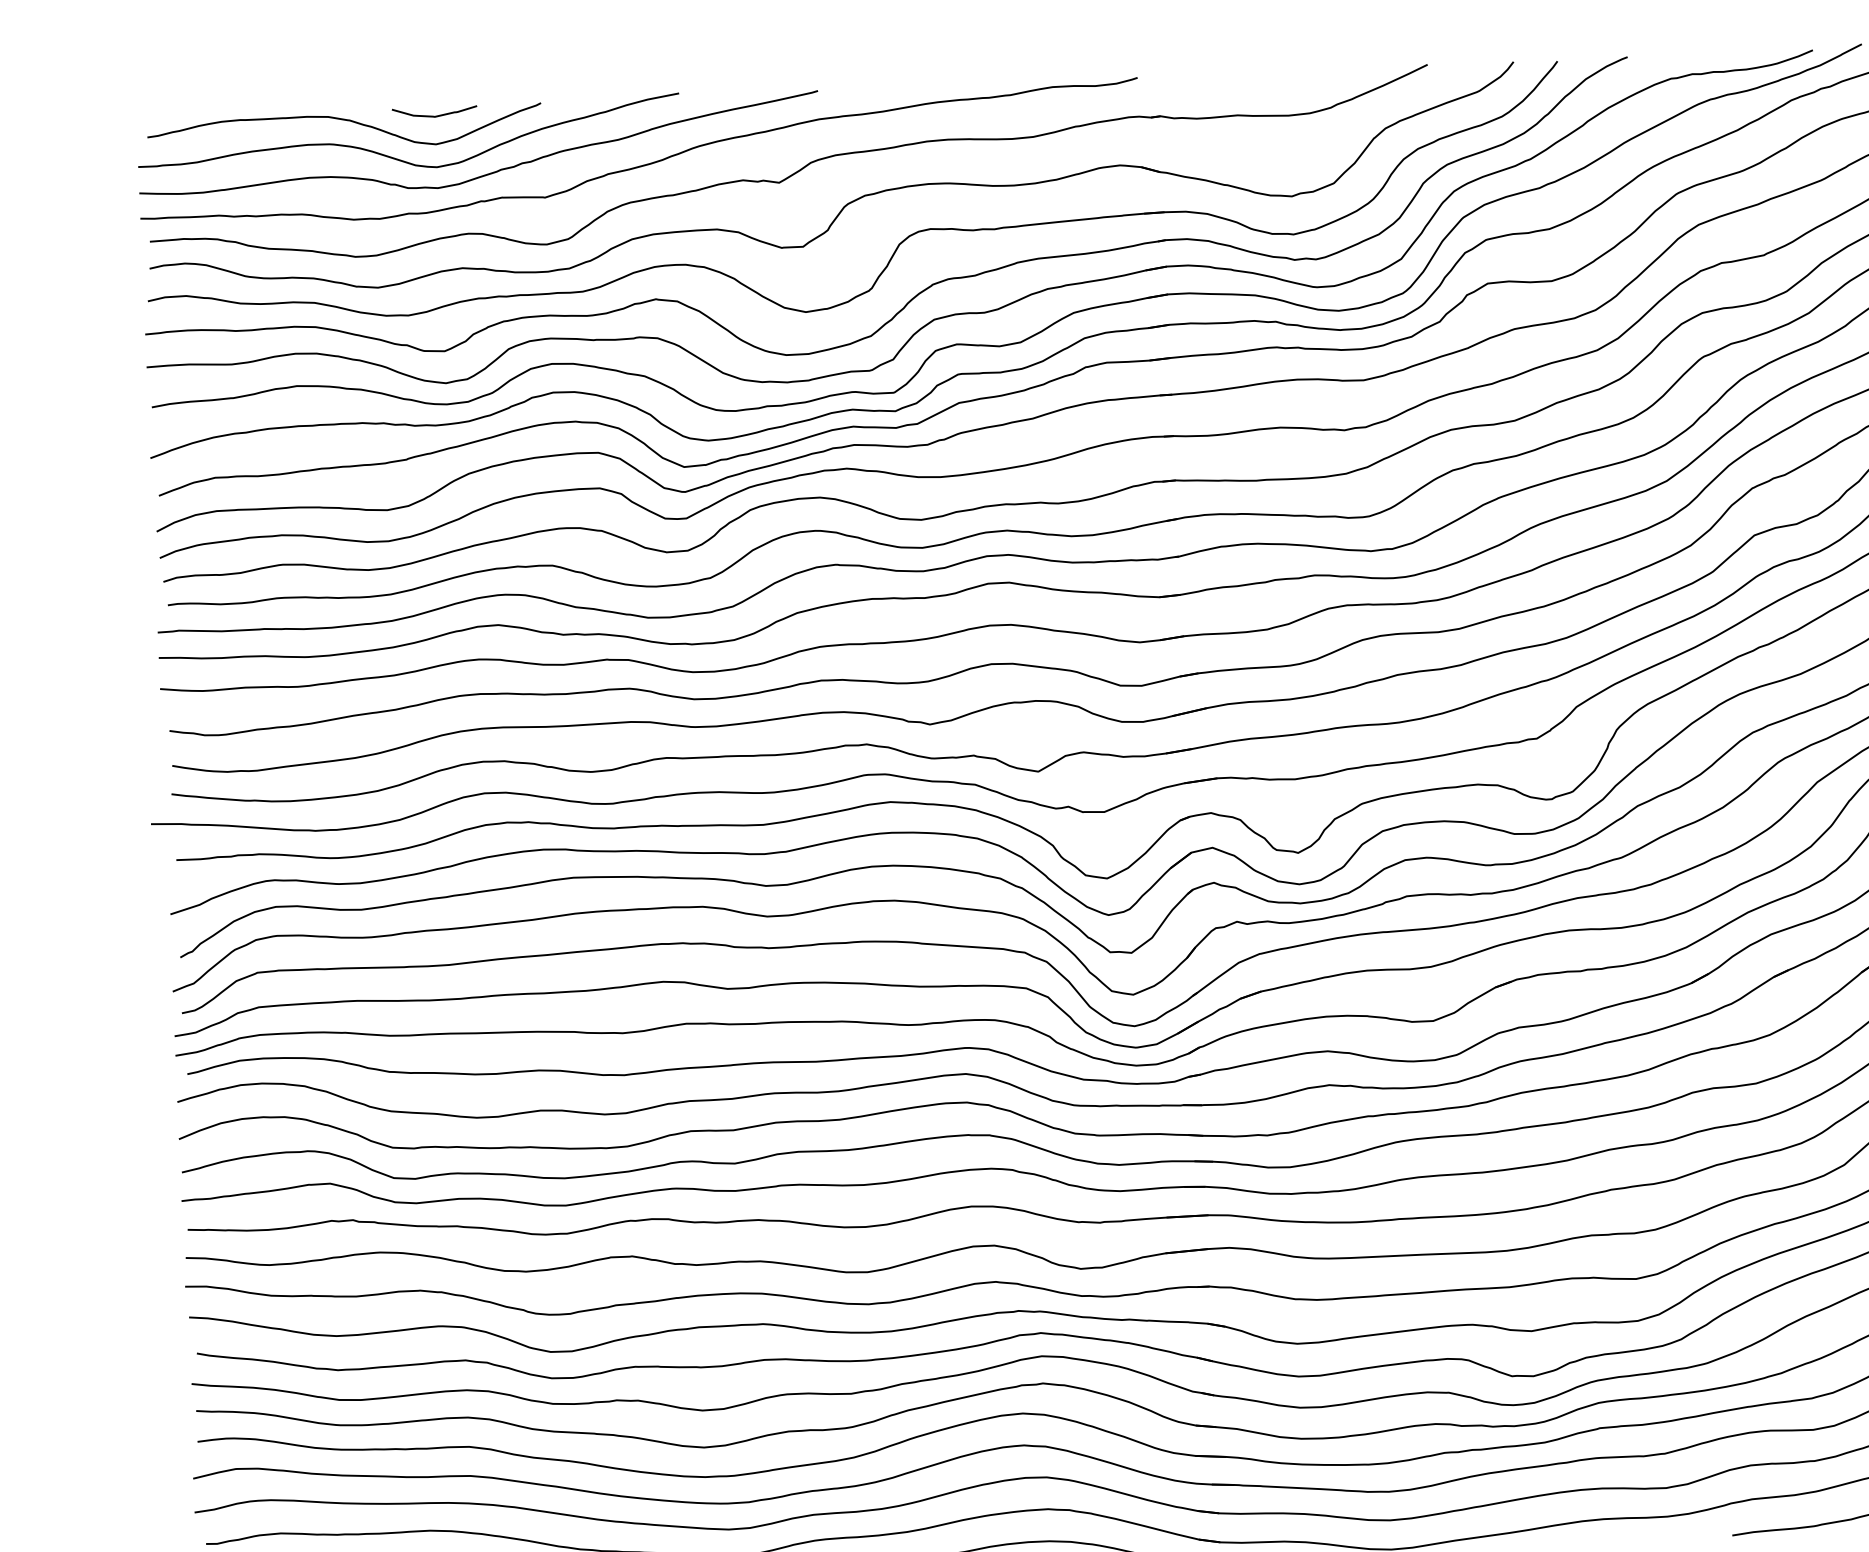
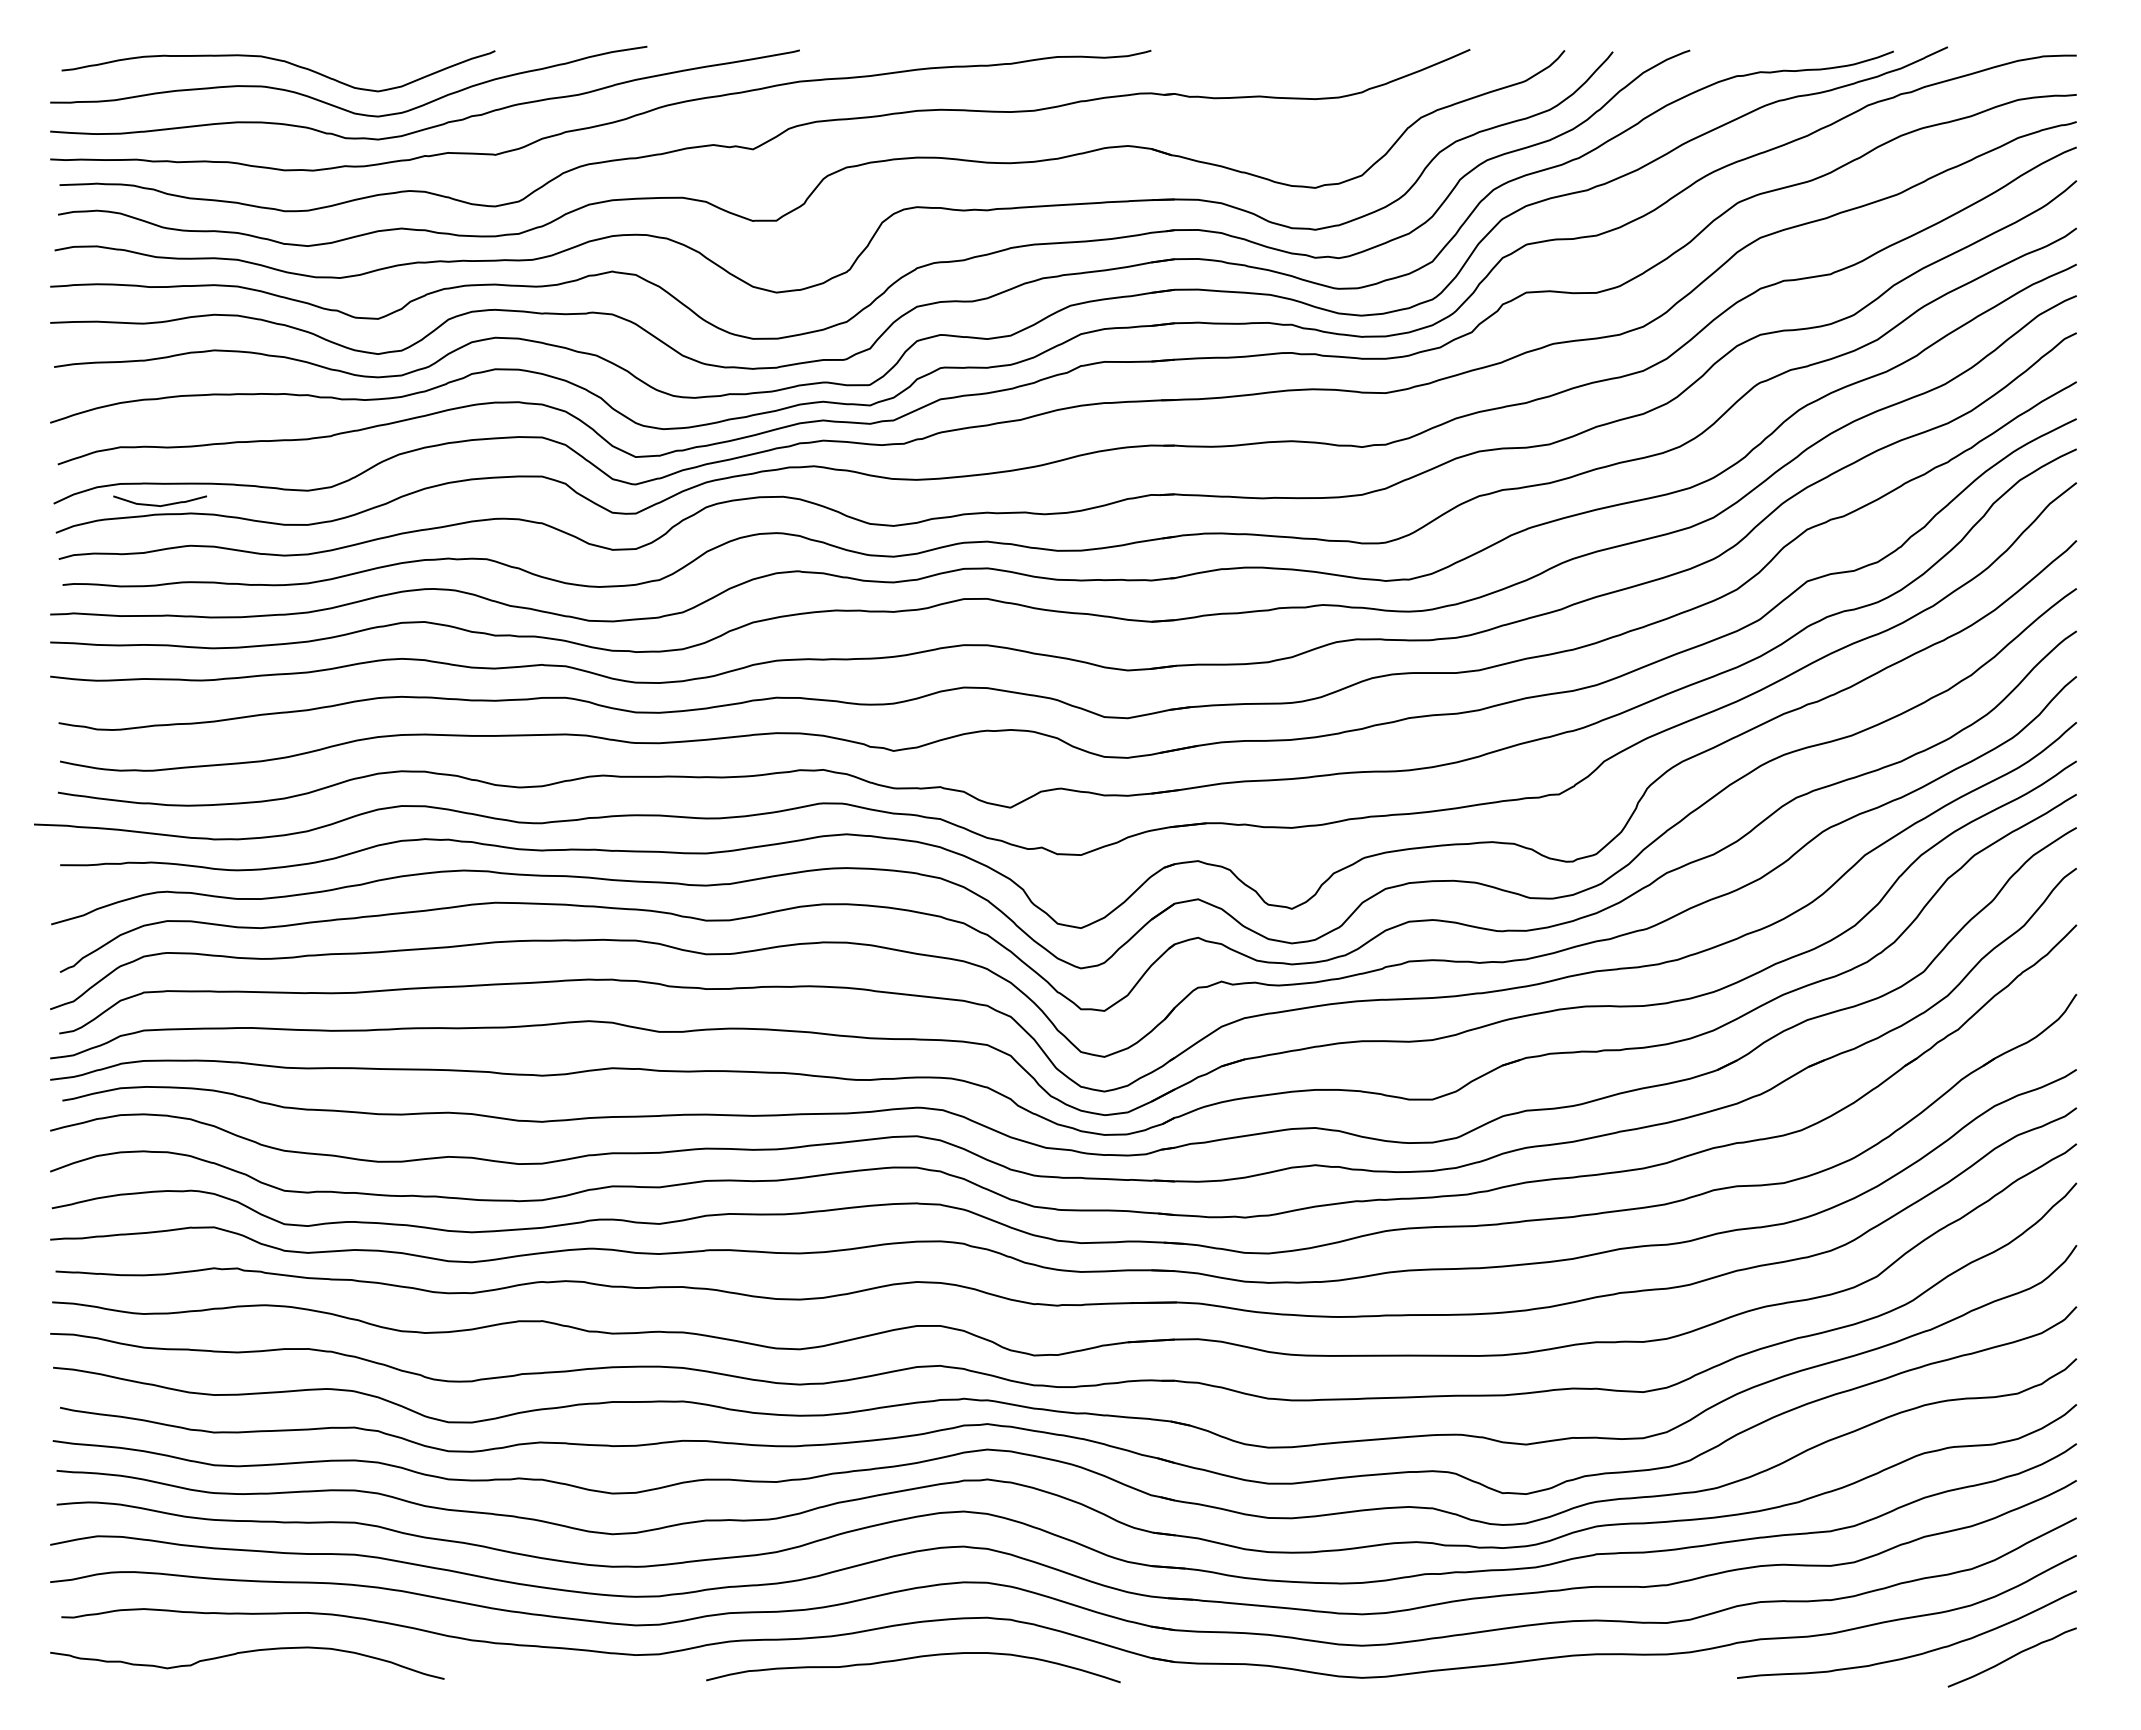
curve: (432, 115) -> (157, 504), moved

